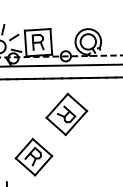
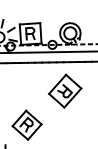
part: (67, 113) -> (65, 90), moved

